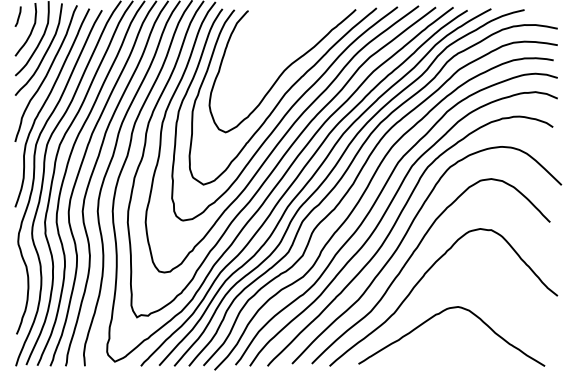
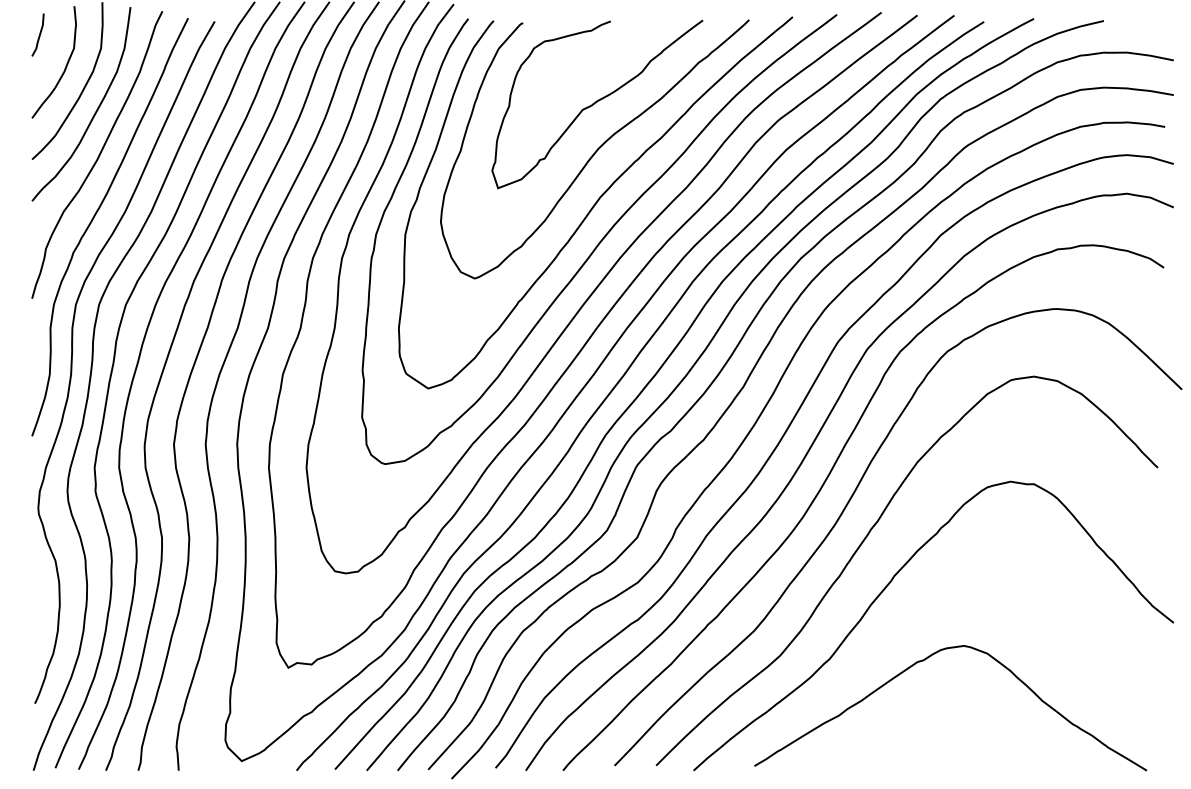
curve: (283, 49) -> (596, 104), added

